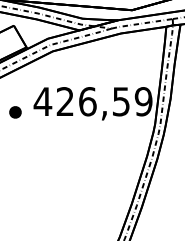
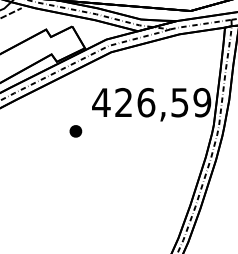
part: (15, 112) -> (75, 131), moved

